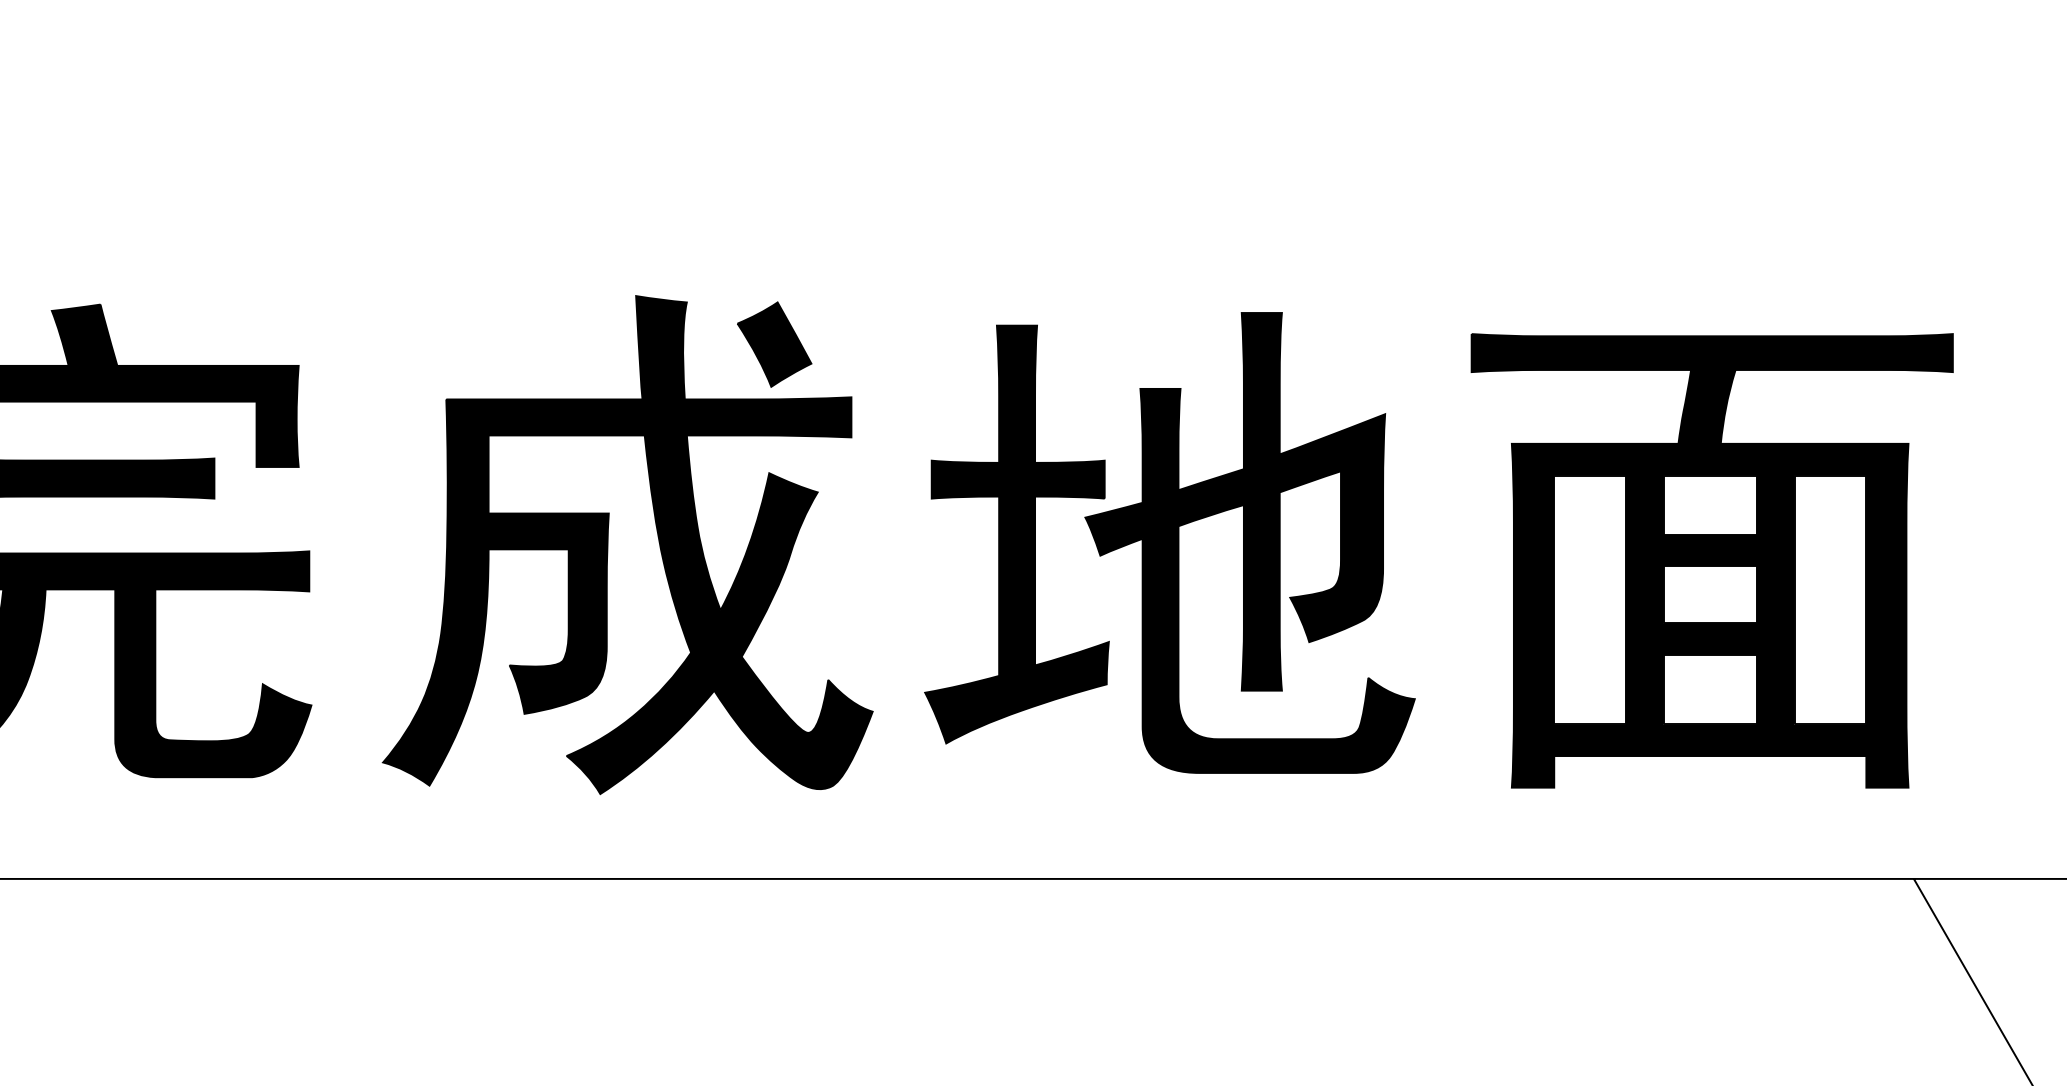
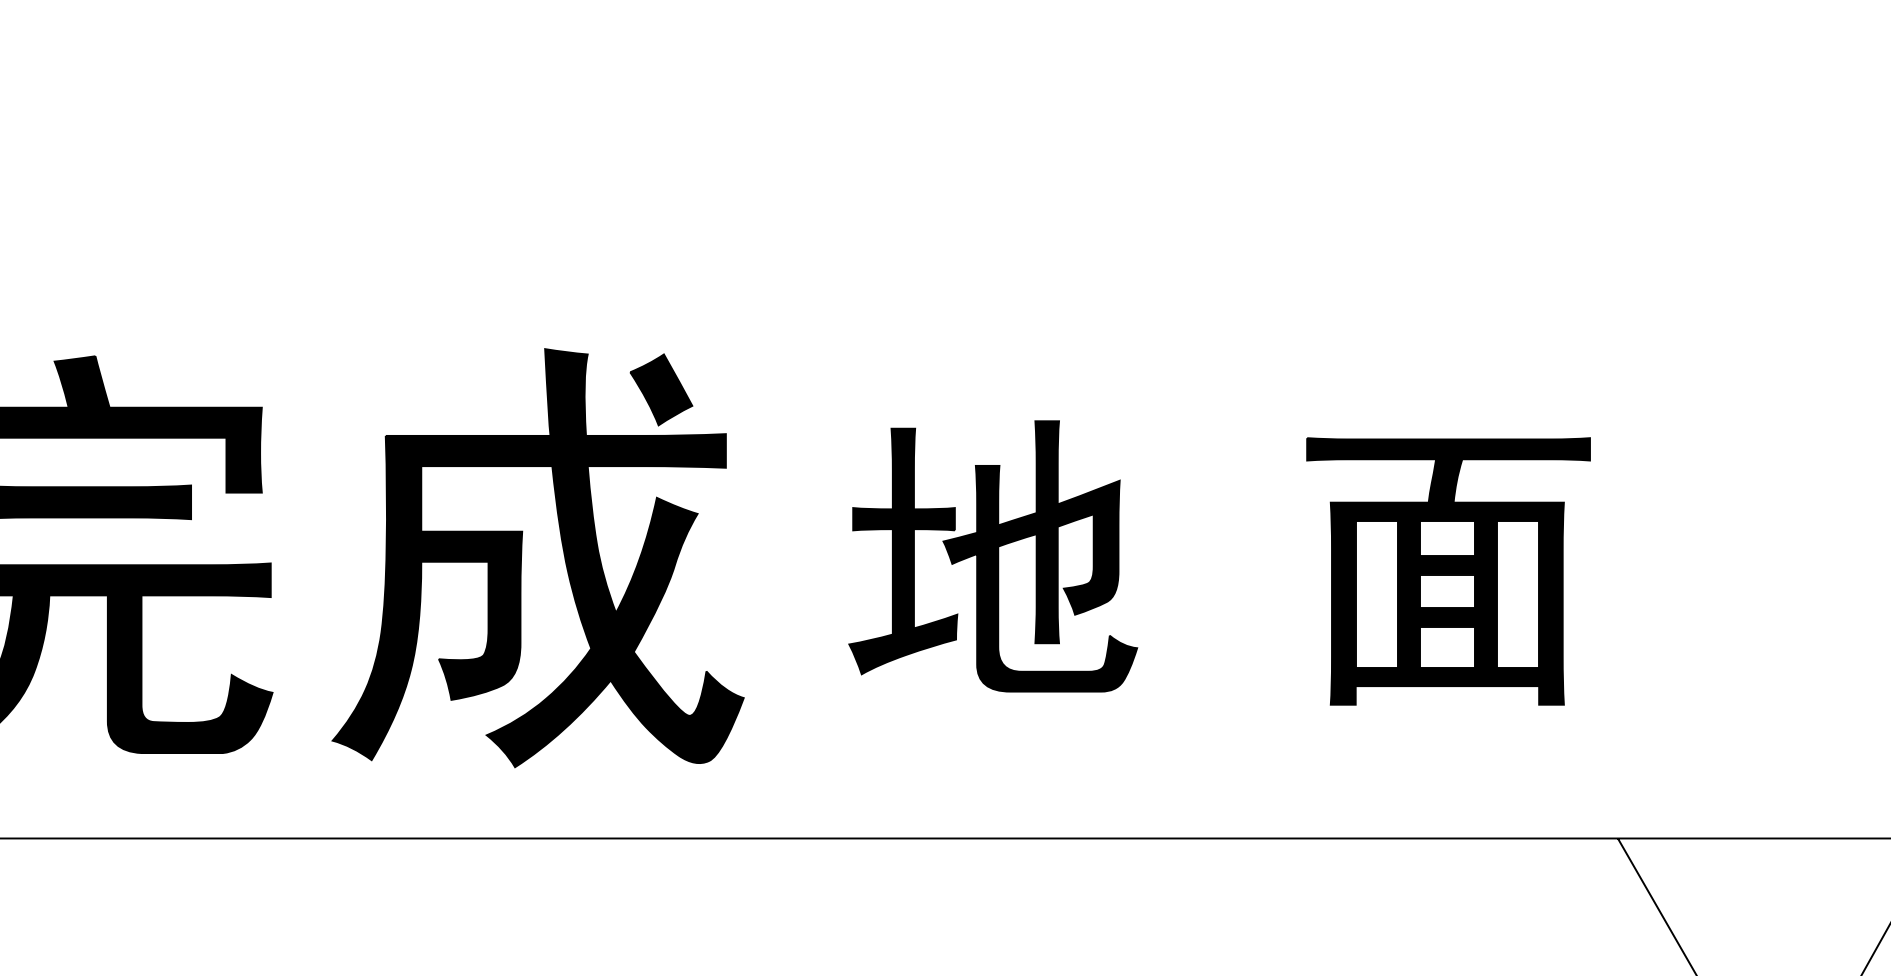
part: (1168, 543) -> (992, 556), size x0.7
part: (1712, 560) -> (1448, 571), size x0.7

